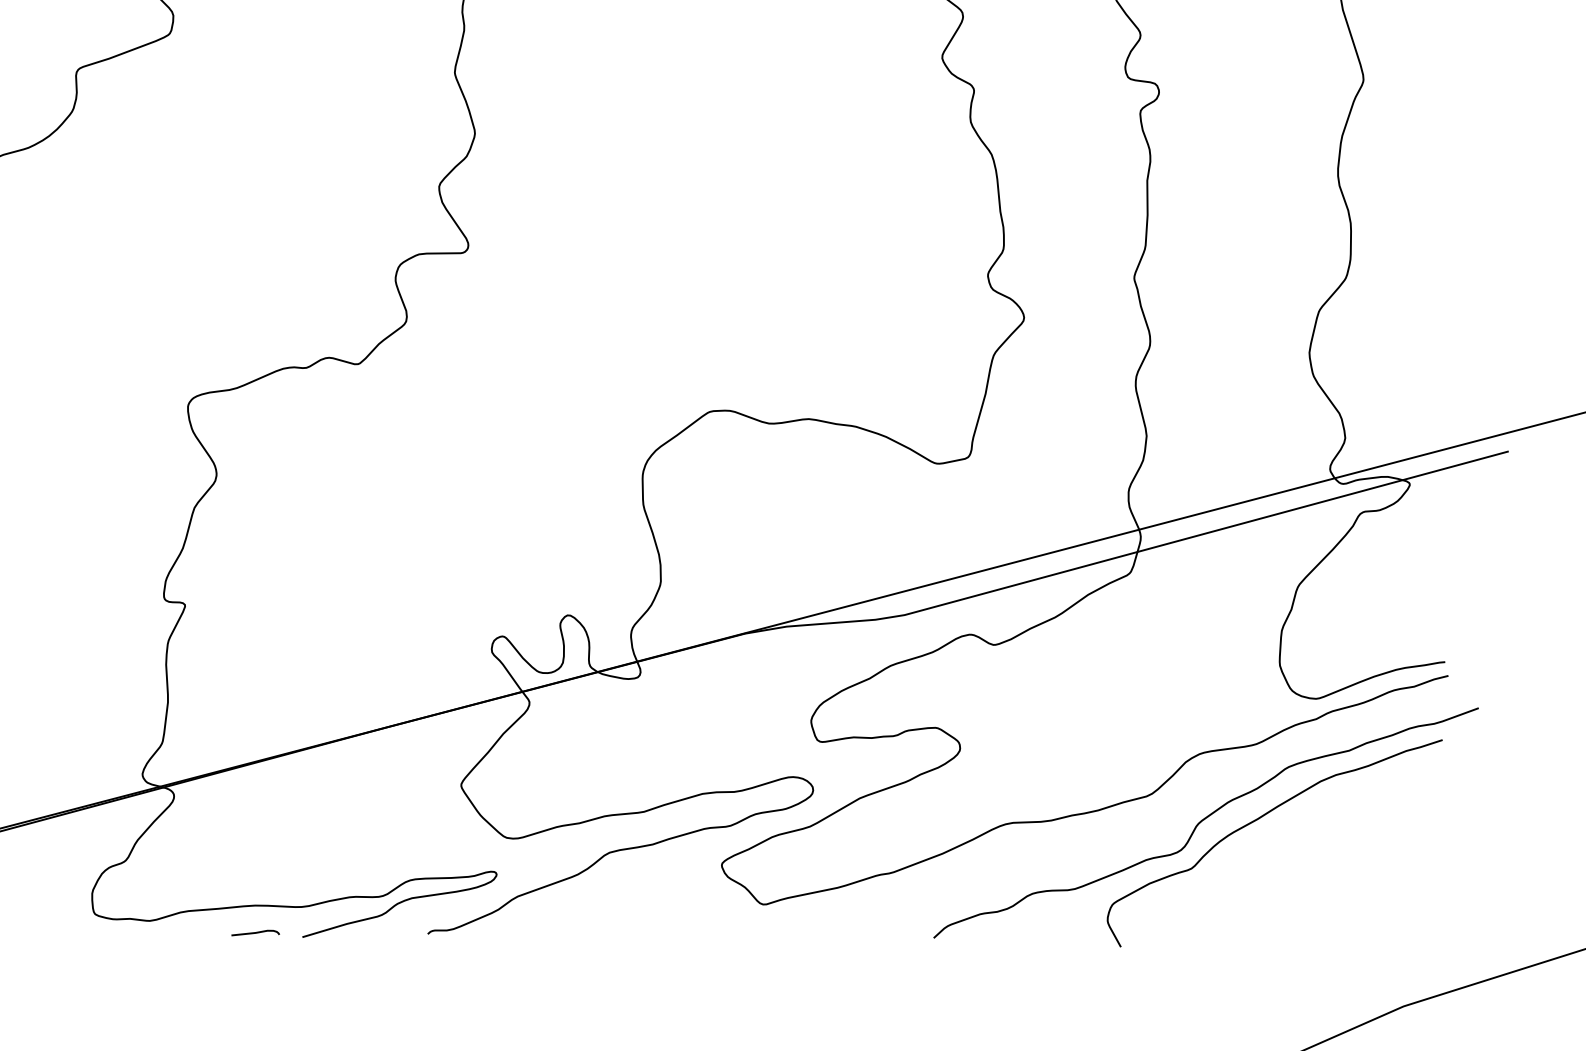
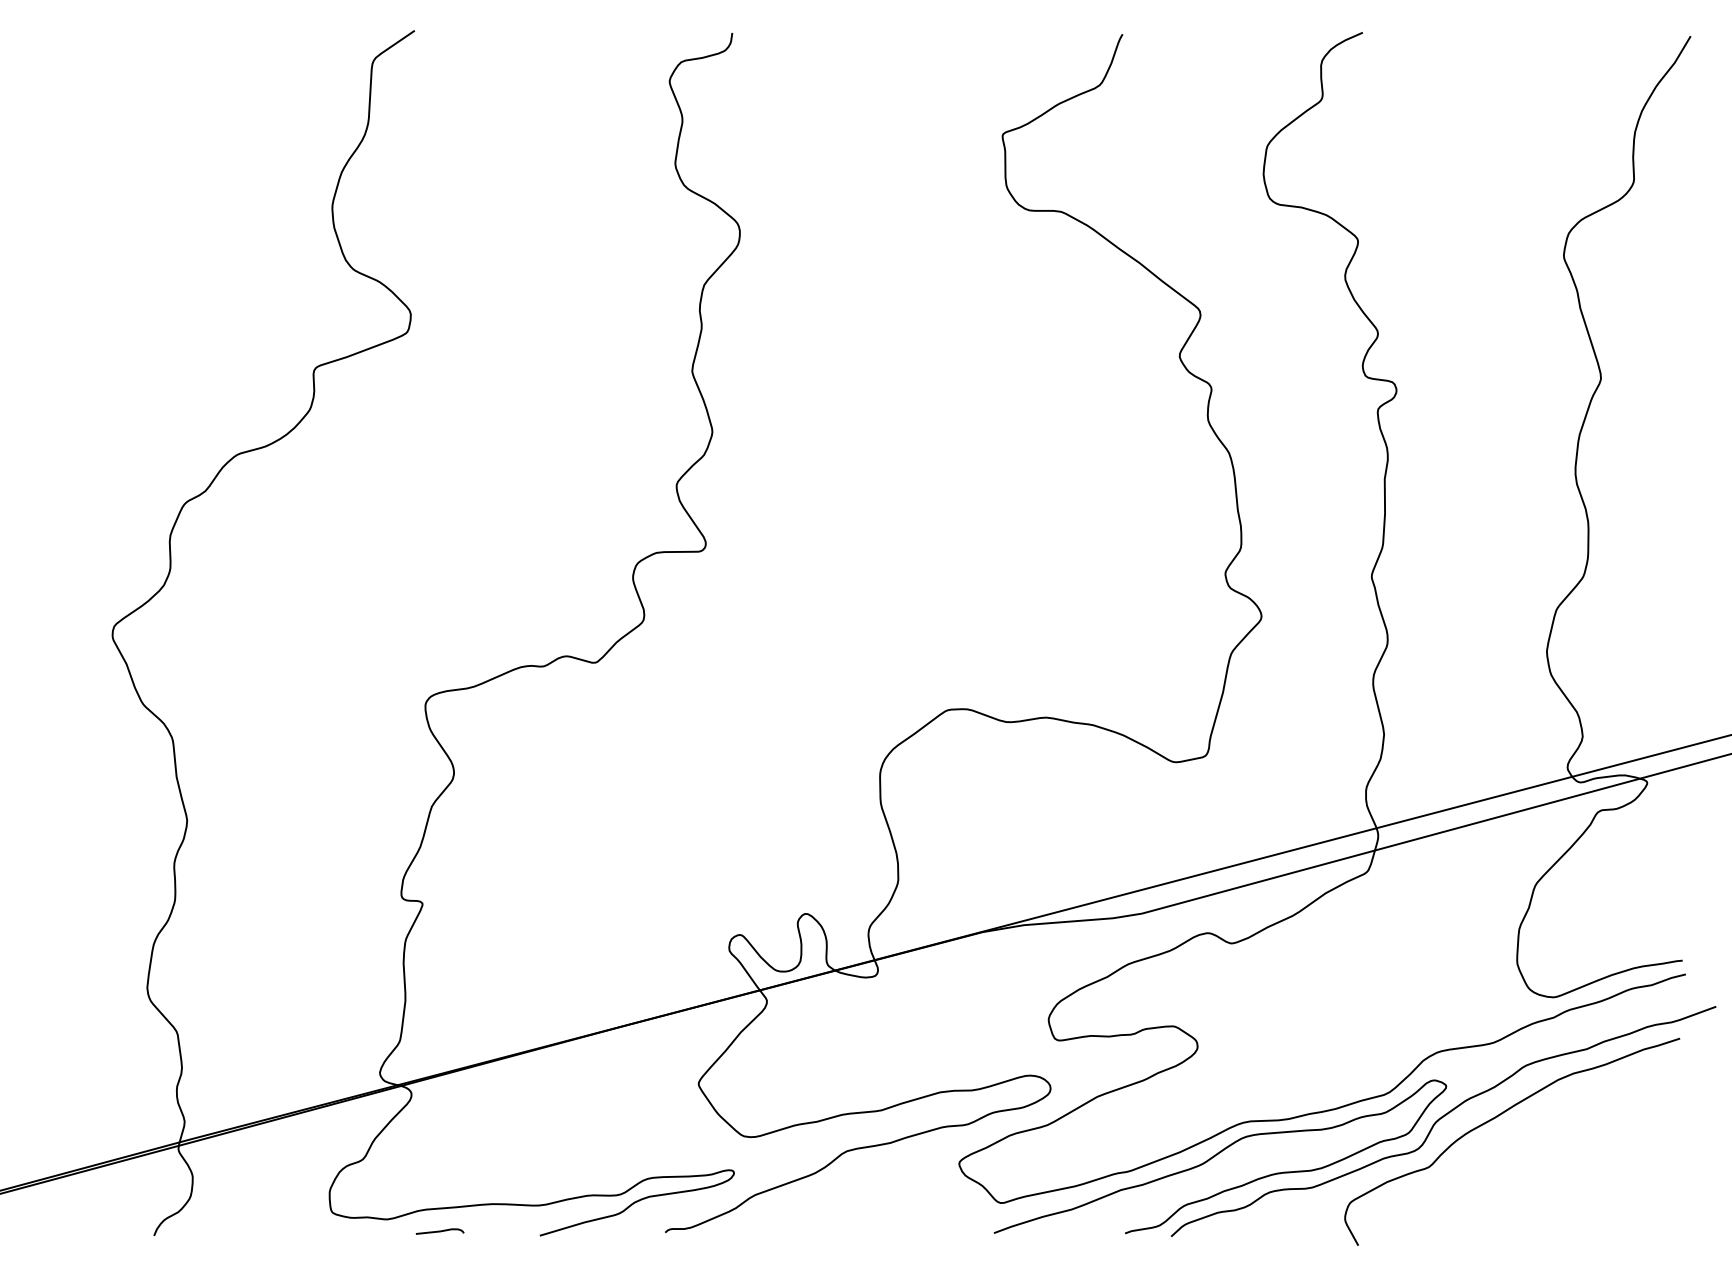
curve: (981, 855) -> (1218, 1154), added
curve: (255, 932) -> (439, 1231), moved

